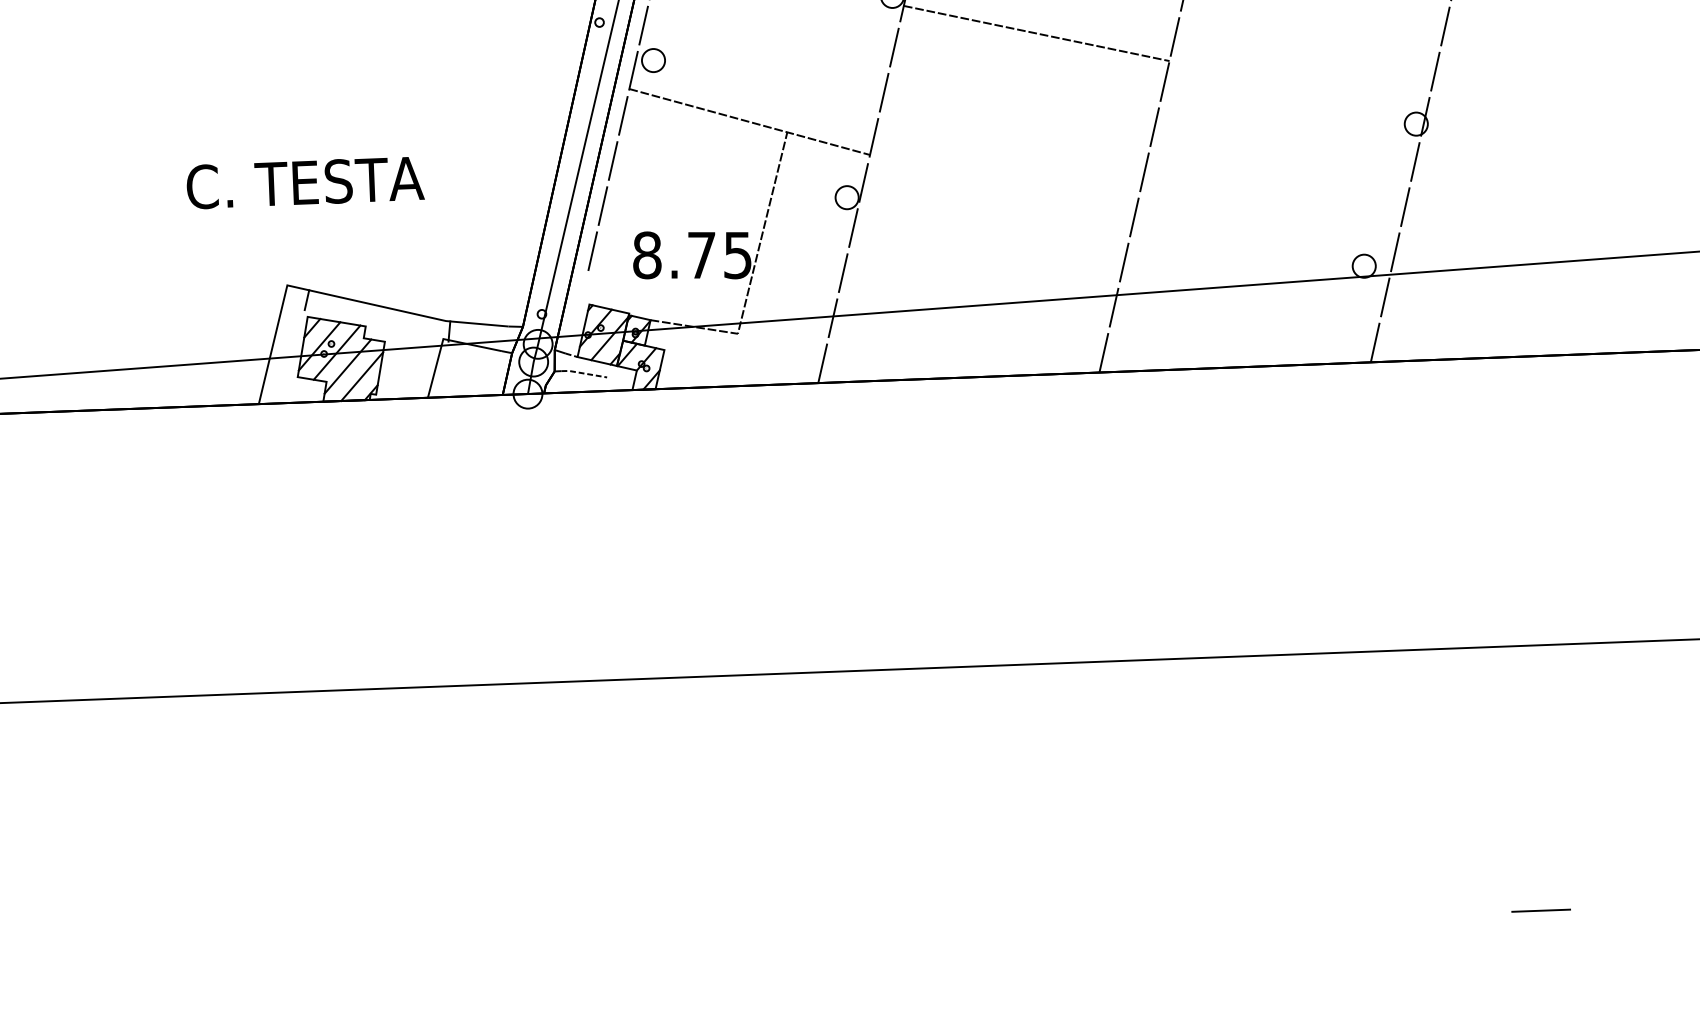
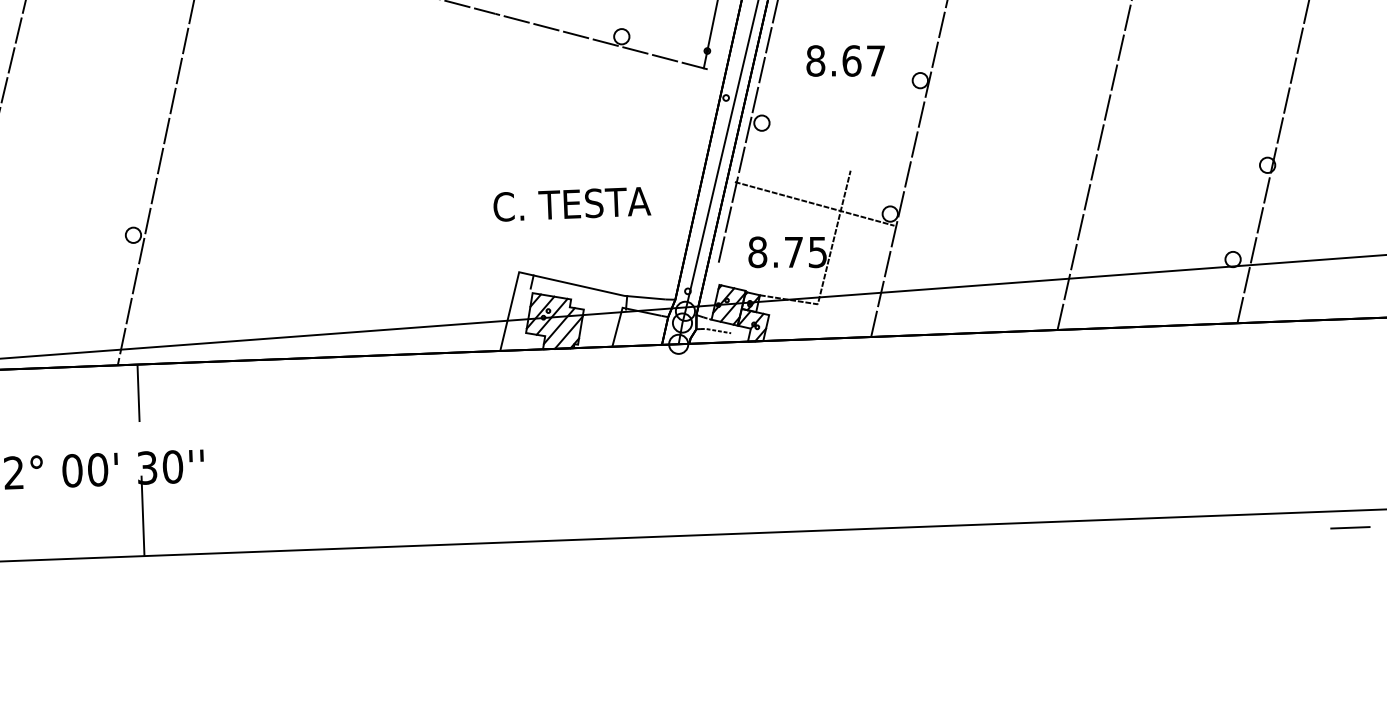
line: (1036, 32) -> (1015, 104), removed
line: (749, 121) -> (814, 203), moved
text: (305, 183) -> (572, 204), moved
line: (1541, 910) -> (1350, 527), moved

